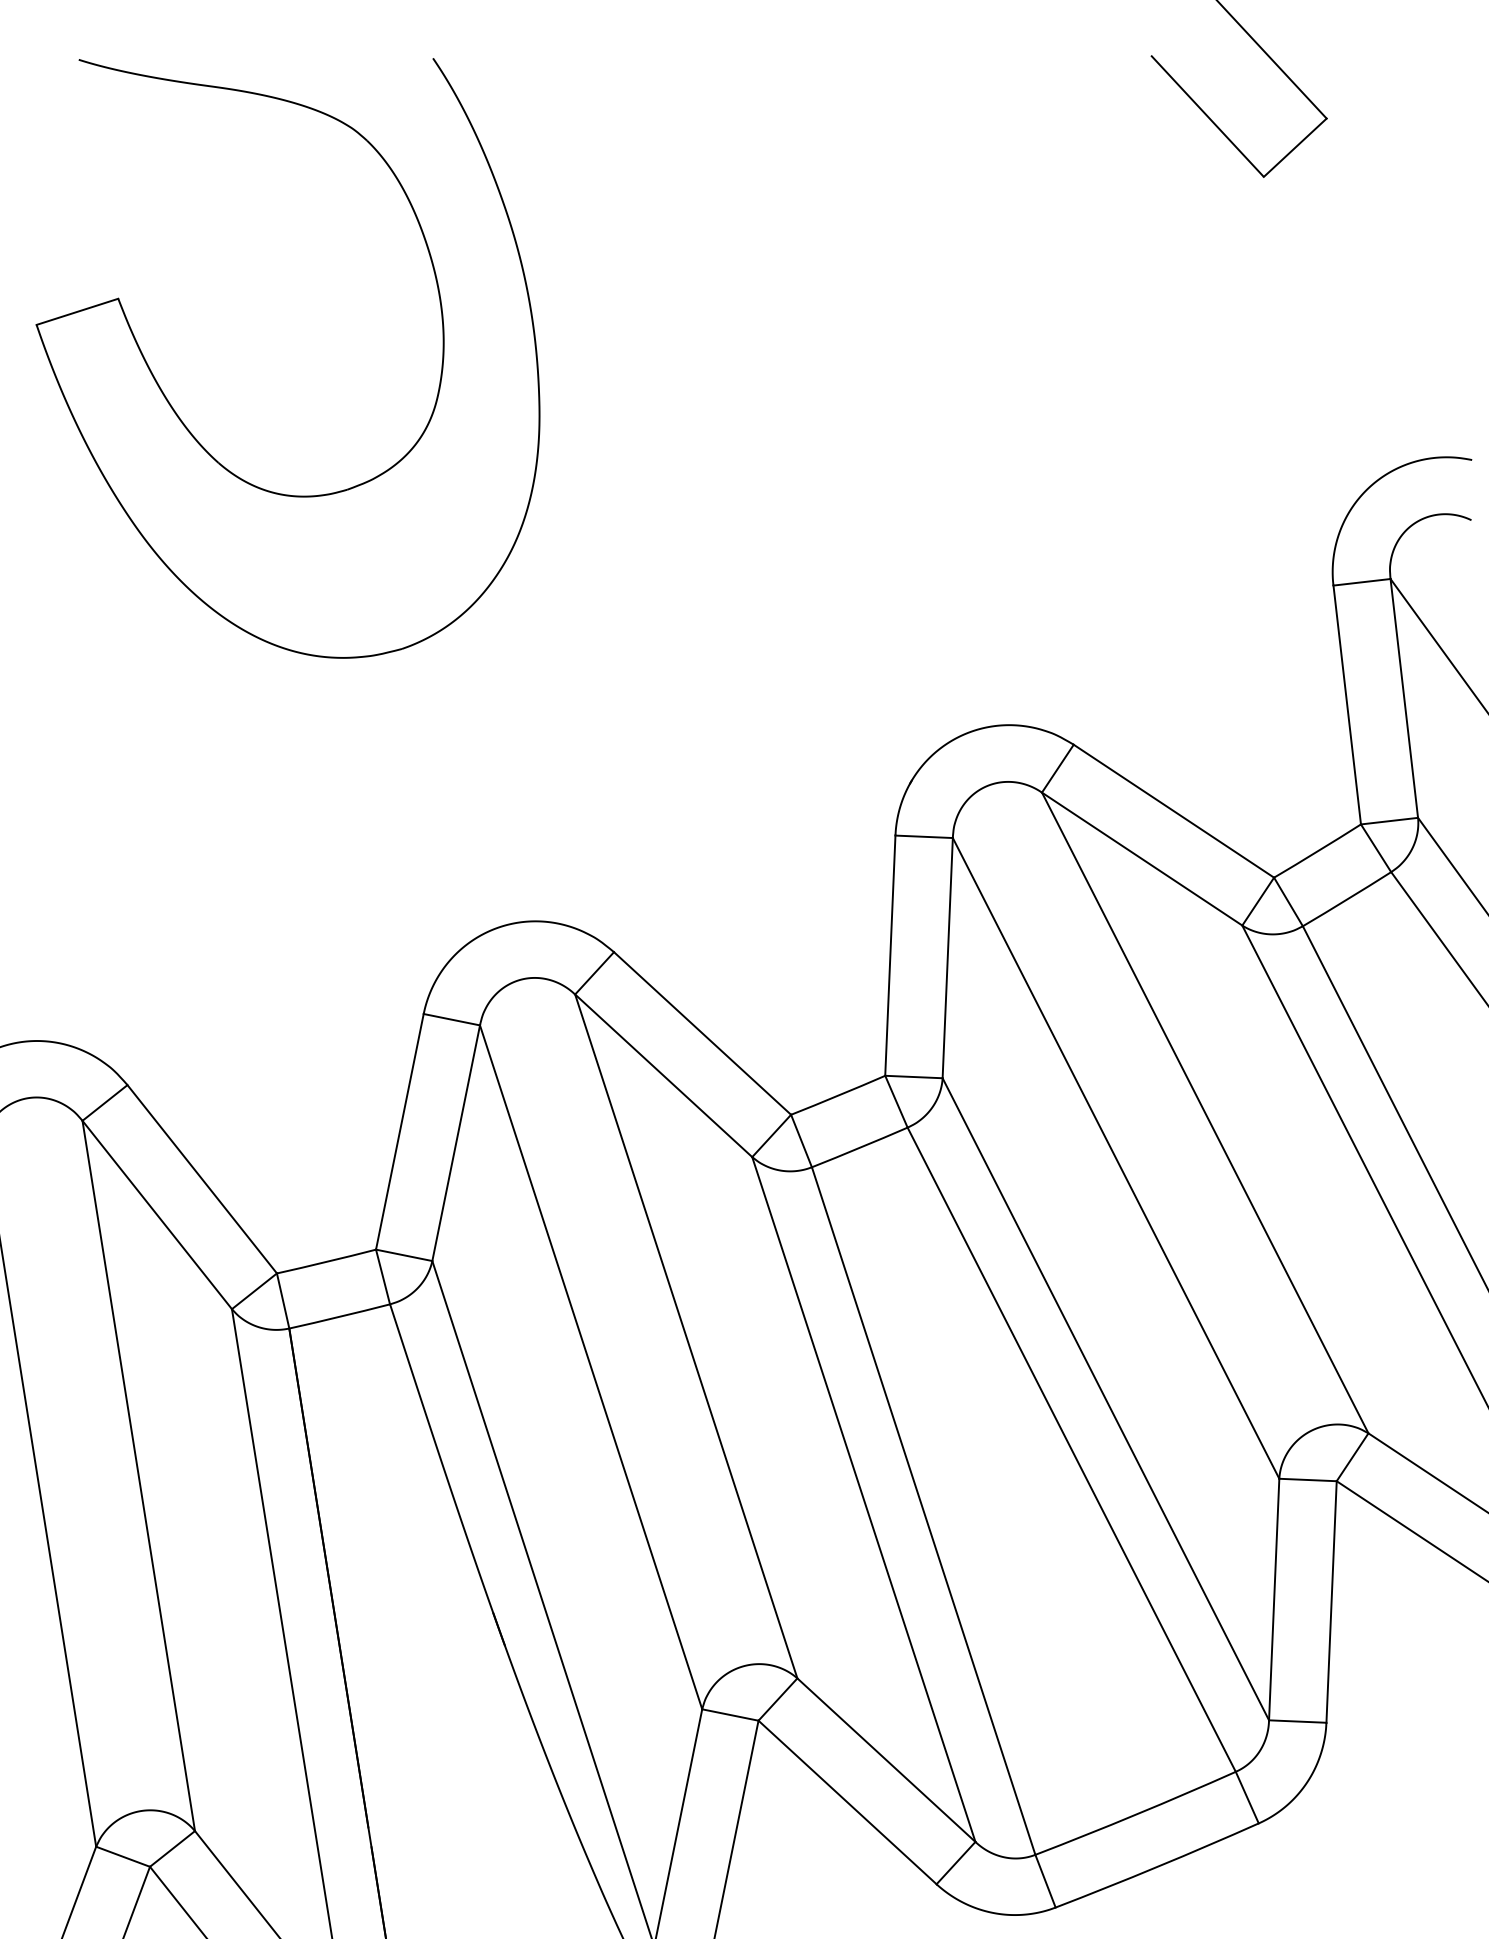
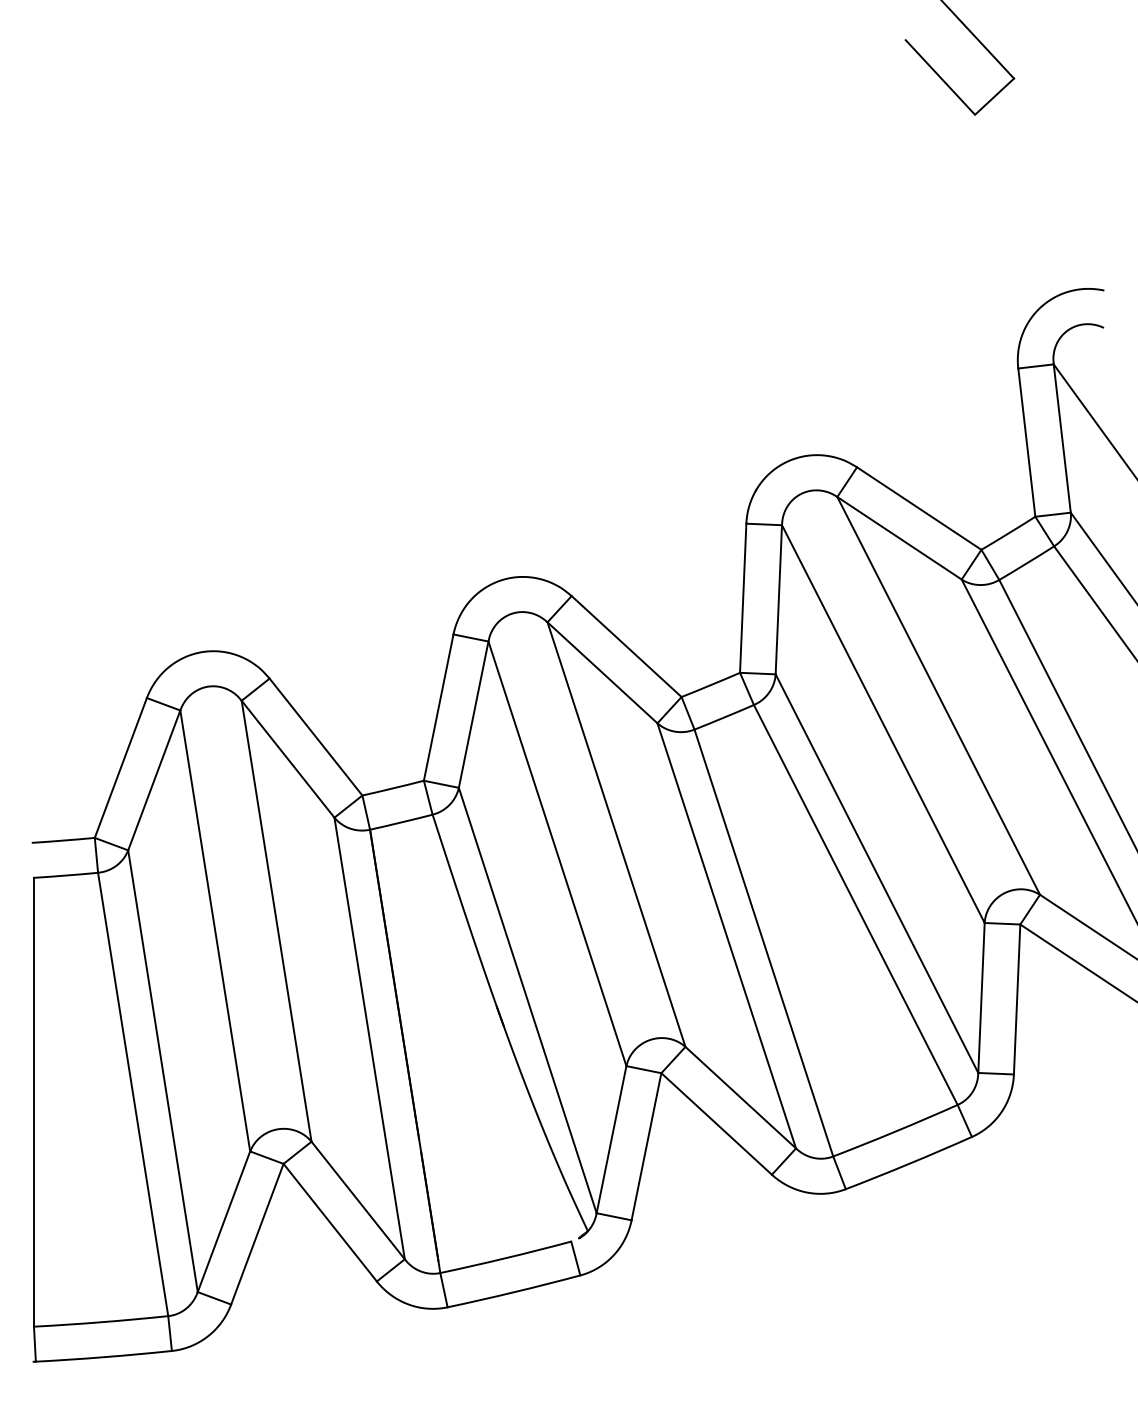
part: (196, 437) -> (312, 276), removed

